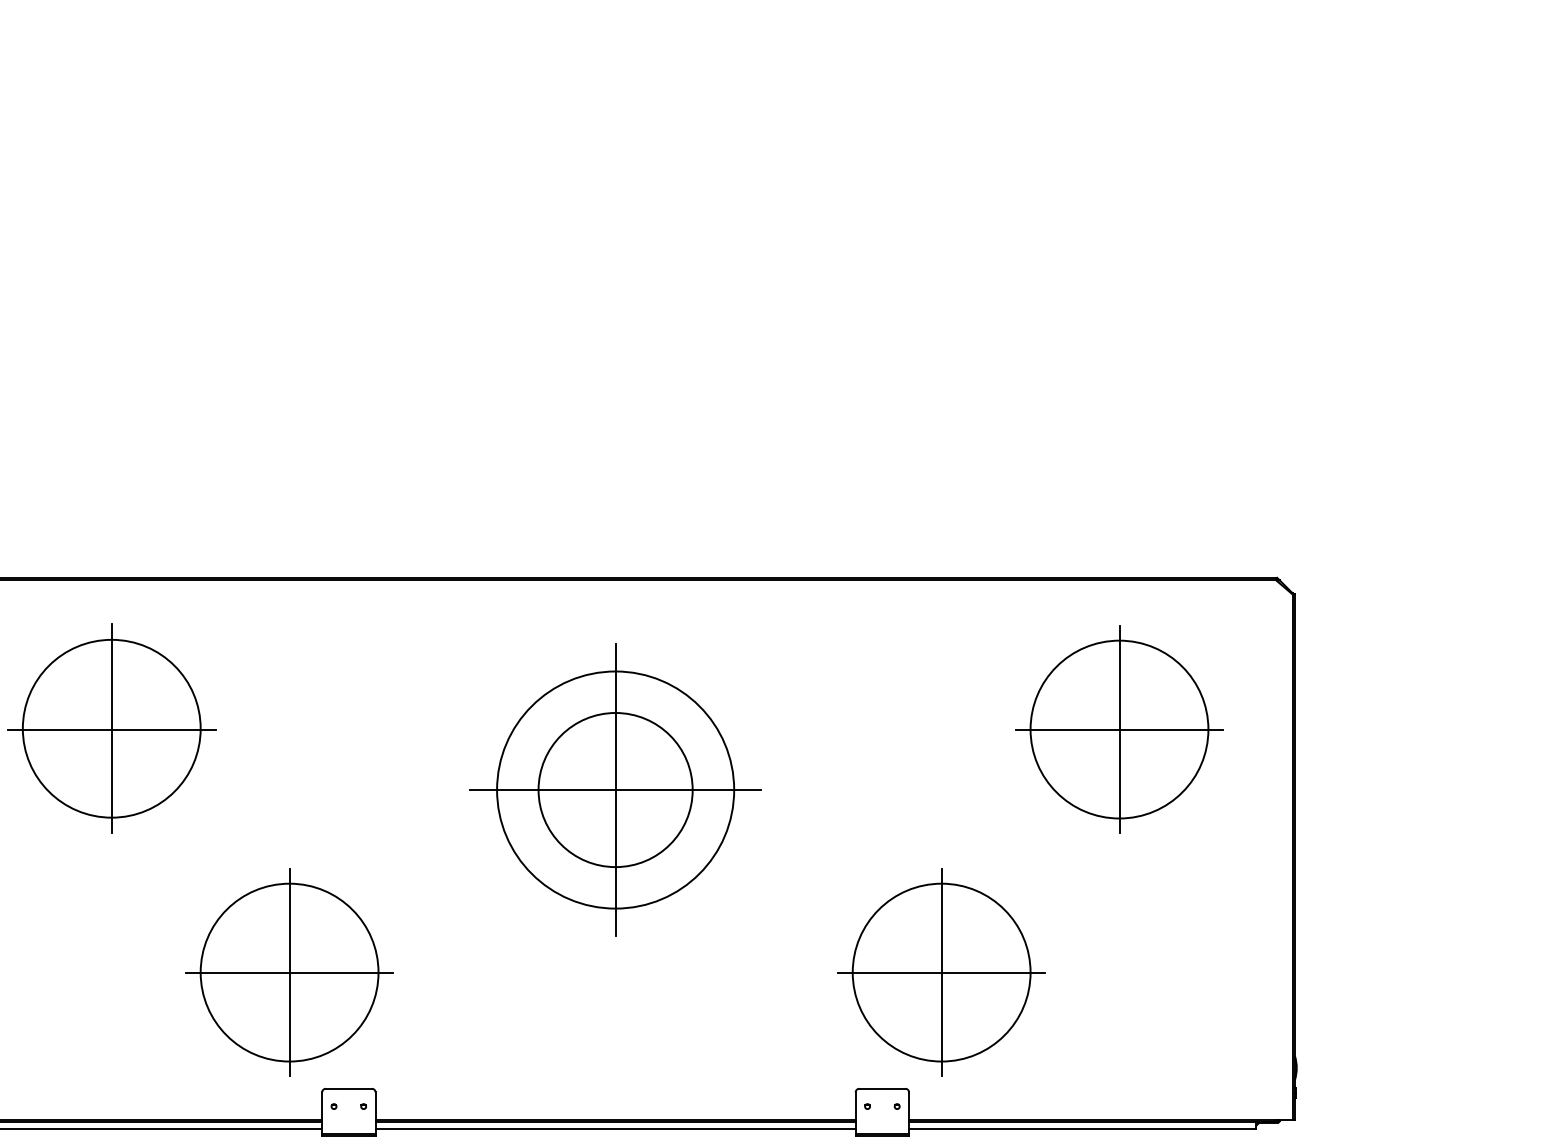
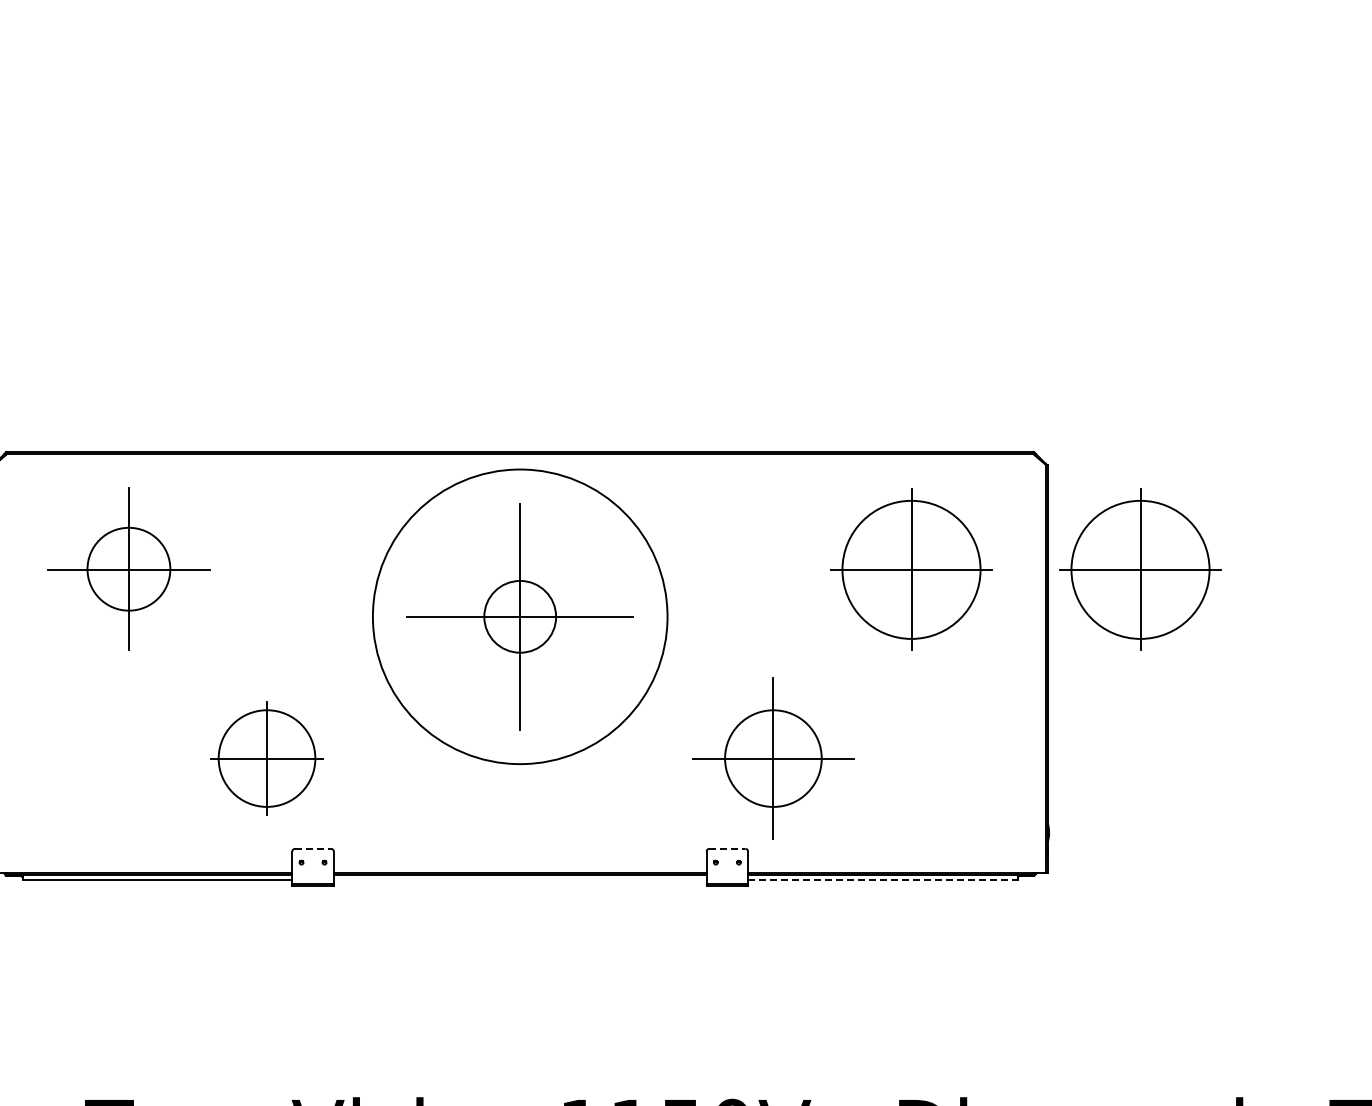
circle: (111, 729) -> (128, 569), size x0.6
part: (1414, 729) -> (1140, 569), added
circle: (615, 789) -> (520, 616), size x0.6
circle: (615, 789) -> (520, 616), size x1.6
part: (288, 972) -> (266, 758), size x0.7
circle: (941, 972) -> (773, 758), size x0.7
line: (349, 1088) -> (313, 848), solid -> dashed
line: (882, 1088) -> (727, 848), solid -> dashed
line: (614, 1129) -> (519, 880), removed
line: (1082, 1129) -> (882, 880), solid -> dashed

